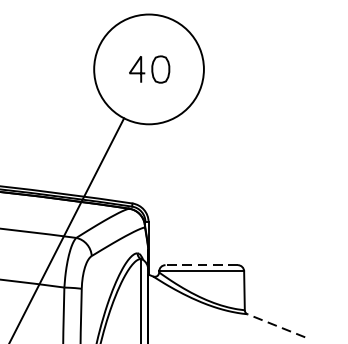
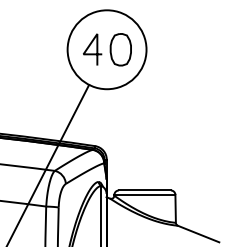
part: (149, 69) -> (107, 49), size x1.67
line: (201, 265) -> (144, 190), dashed -> solid
line: (276, 325) -> (198, 233), dashed -> solid

